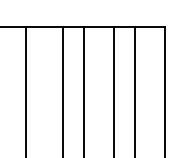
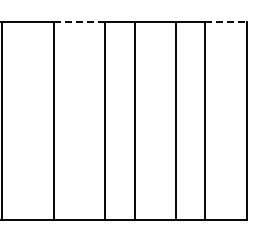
line: (44, 27) -> (79, 22), solid -> dashed
line: (150, 27) -> (226, 22), solid -> dashed

